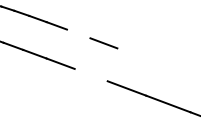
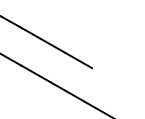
line: (78, 33) -> (30, 32), added
line: (132, 53) -> (78, 59), added
line: (90, 74) -> (35, 73), added

